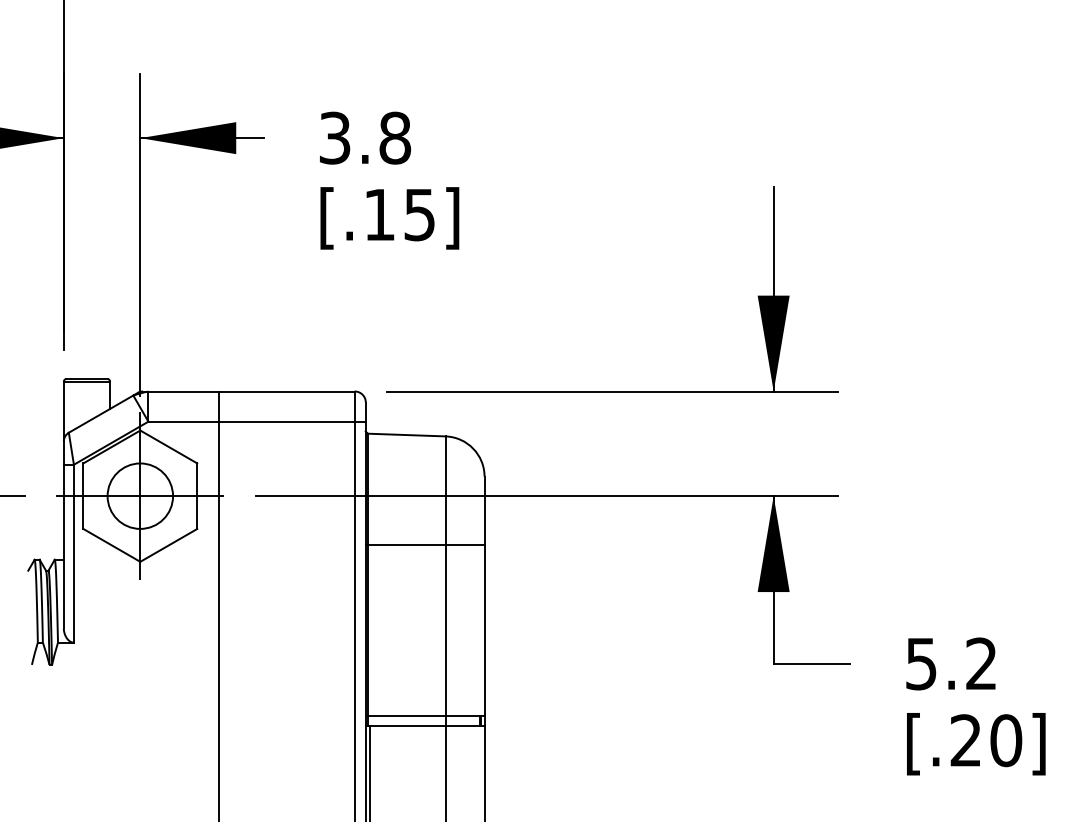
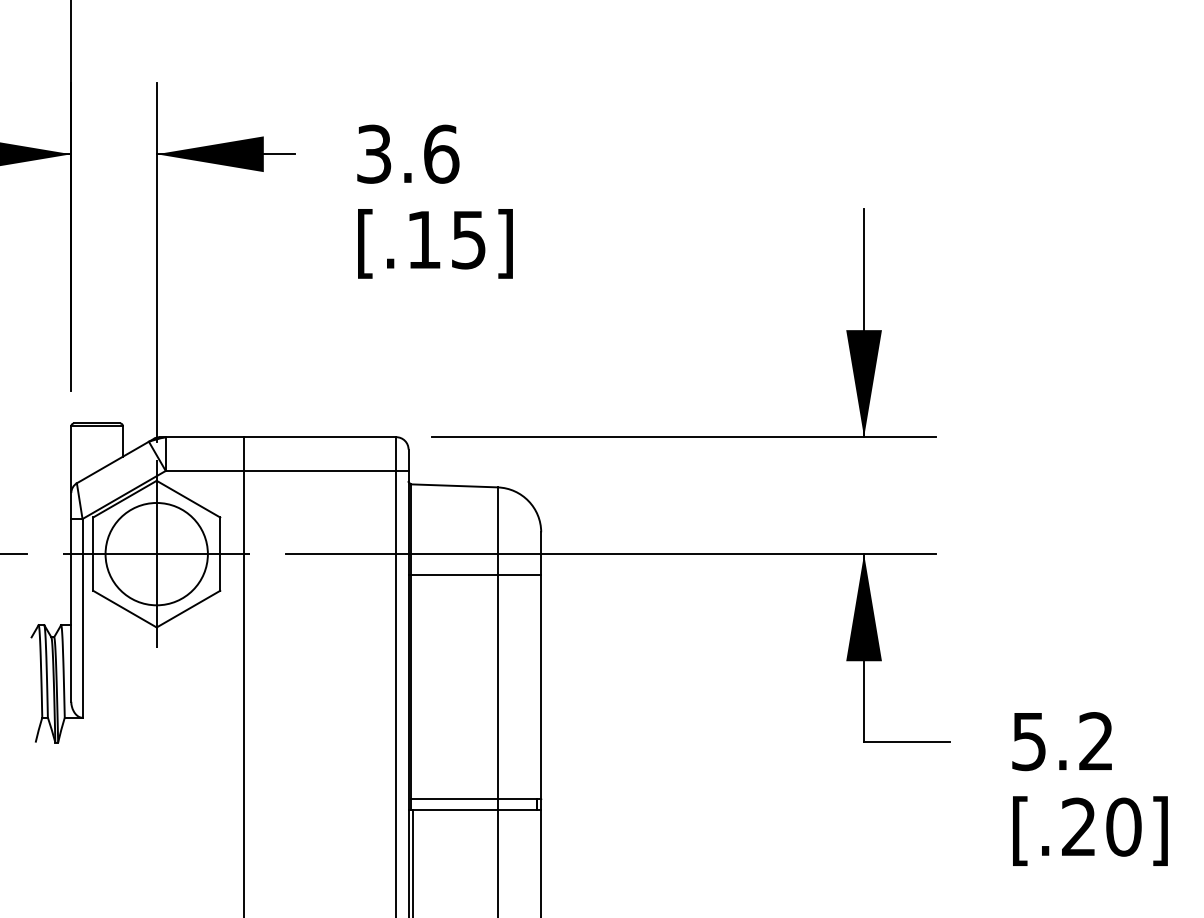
text: (395, 137) -> (441, 153), 3.8 -> 3.6
circle: (140, 495) -> (156, 553), size x1.4
line: (424, 544) -> (474, 574), moved

